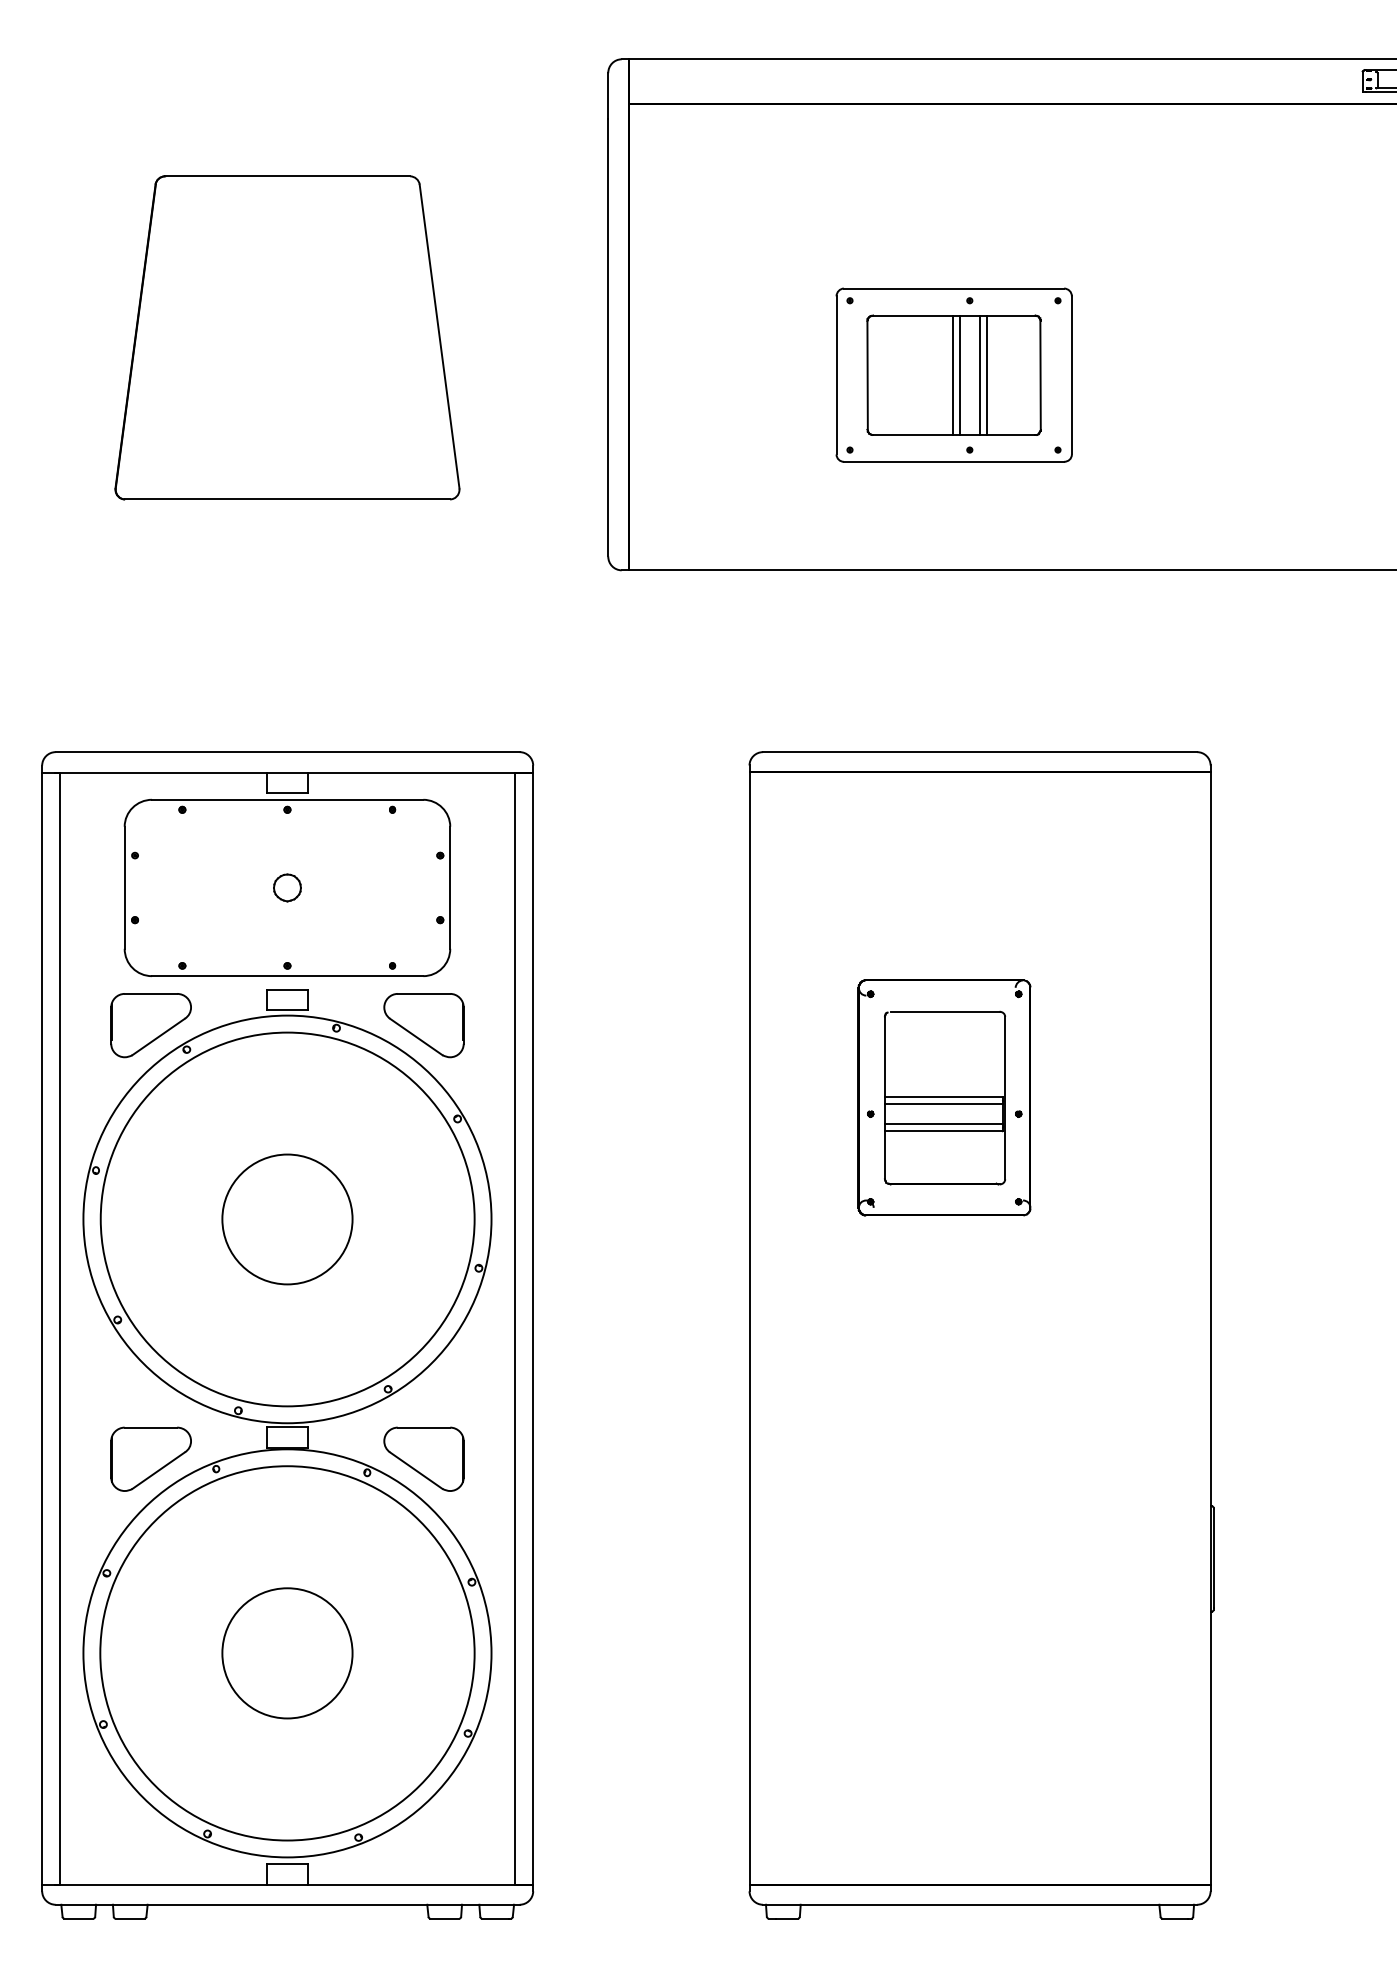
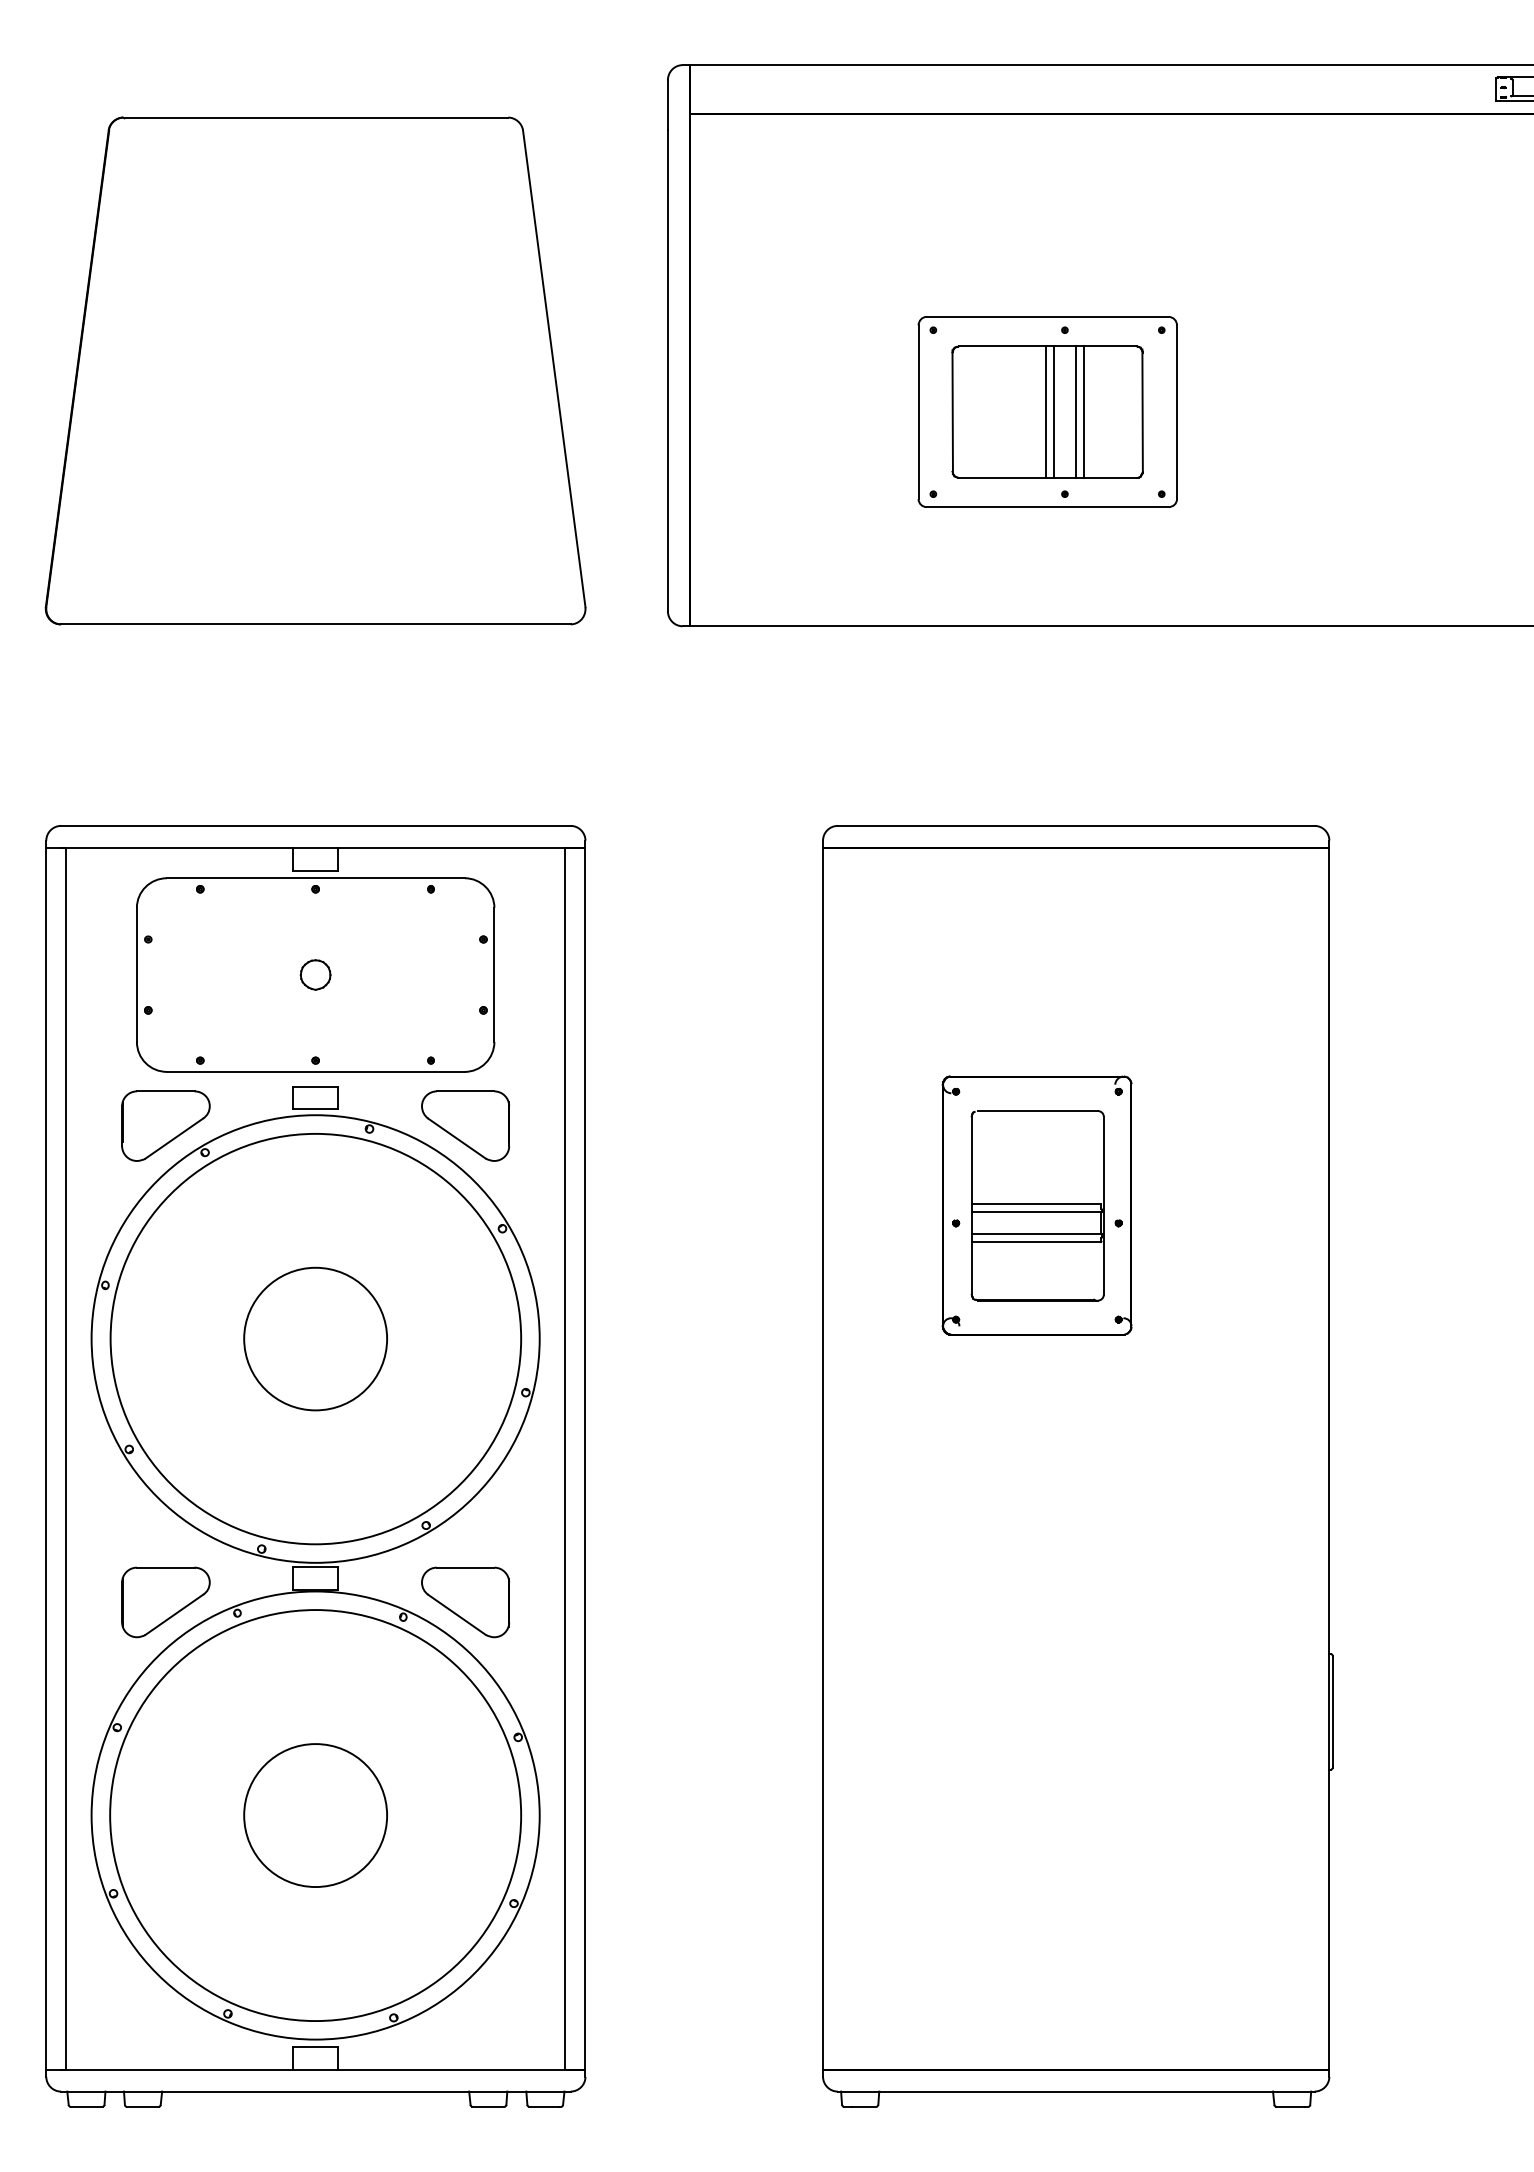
part: (287, 337) -> (315, 370), size x1.43

